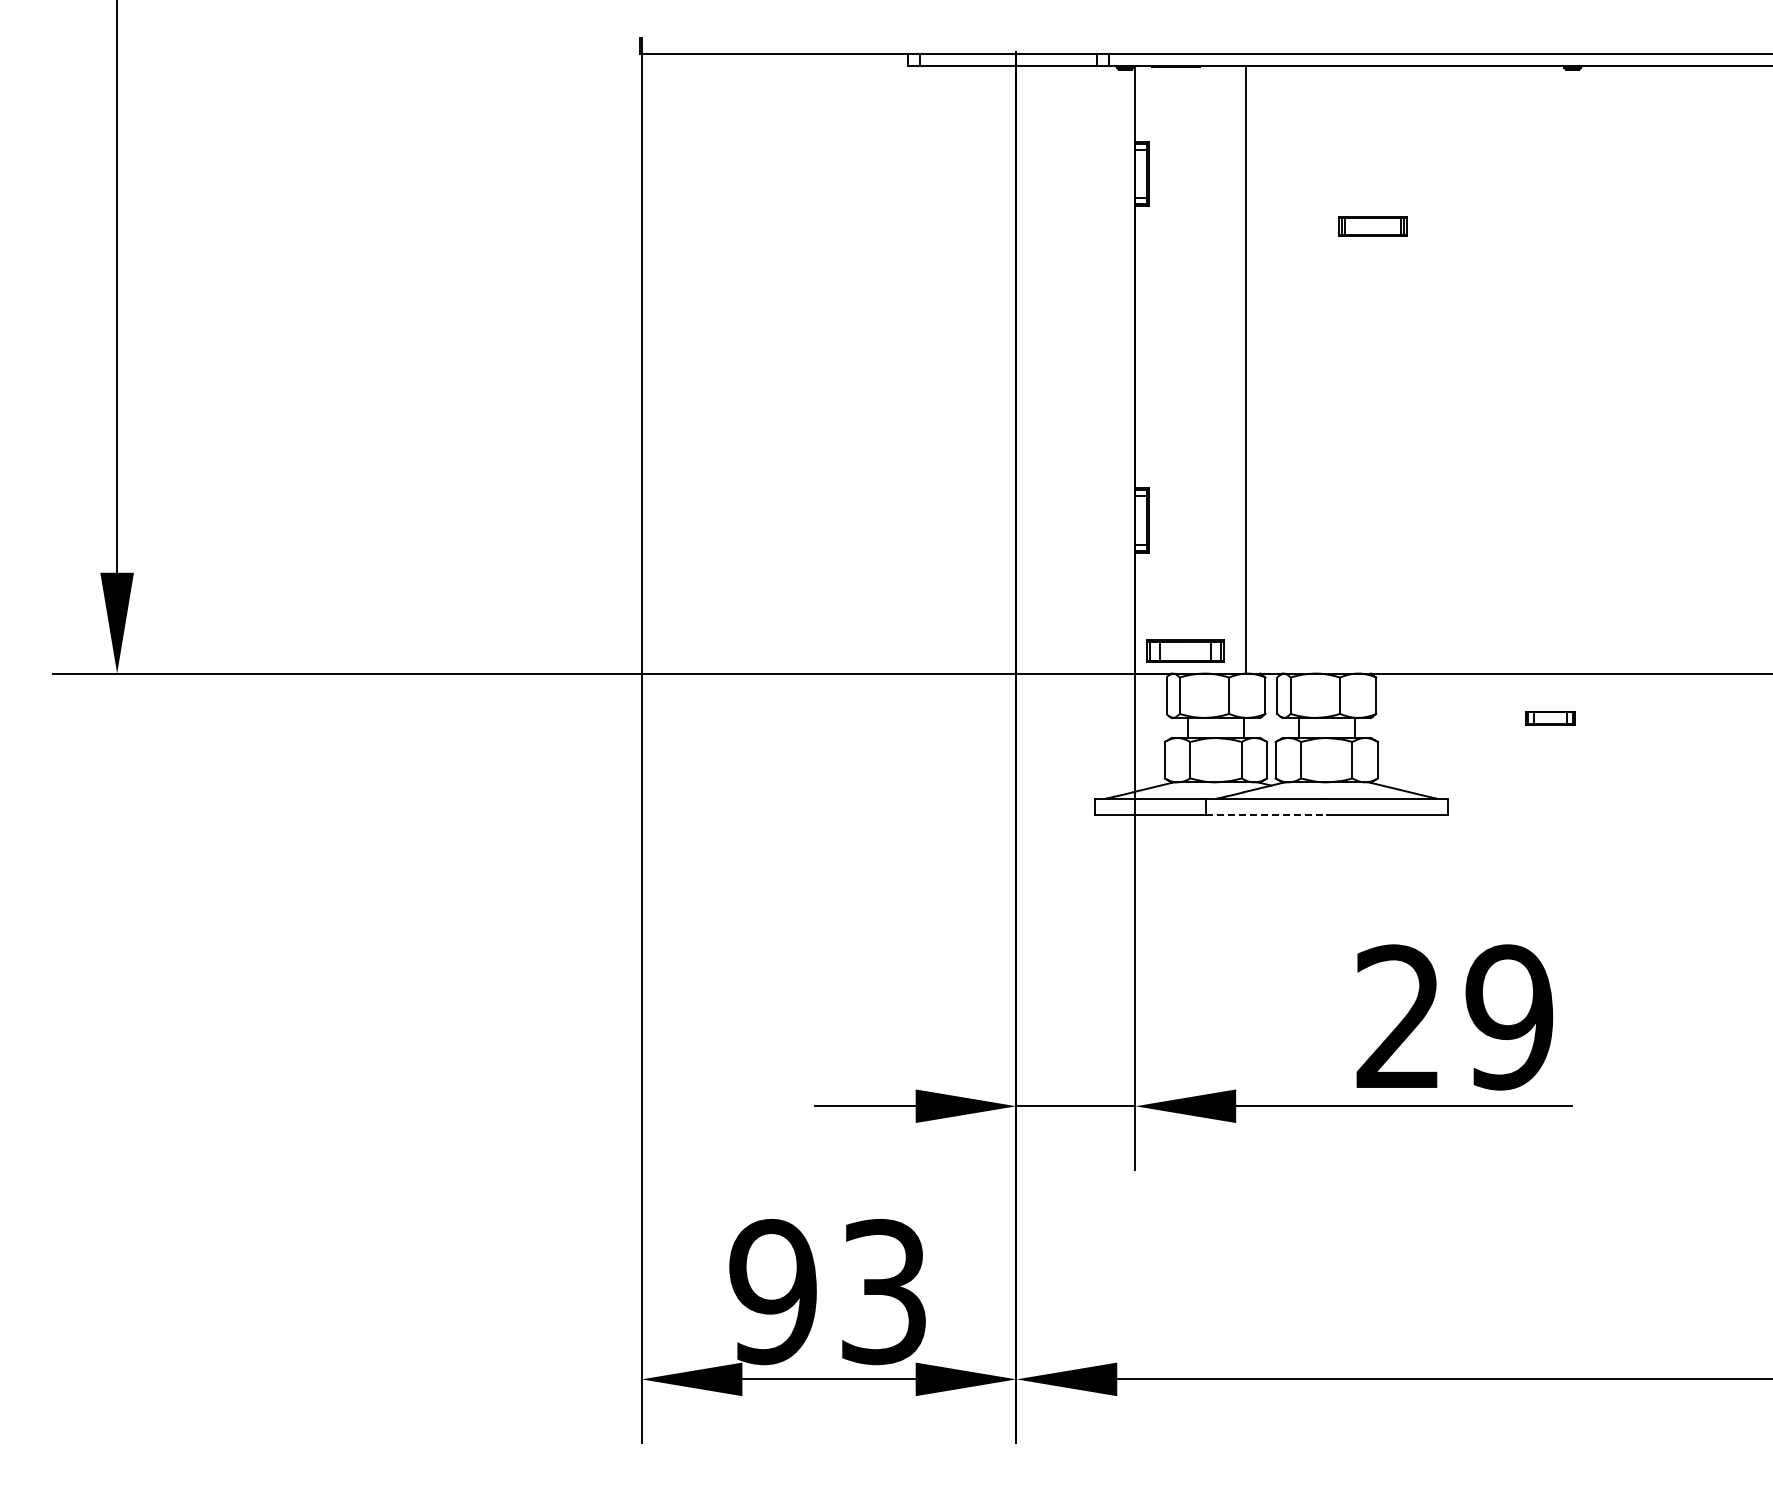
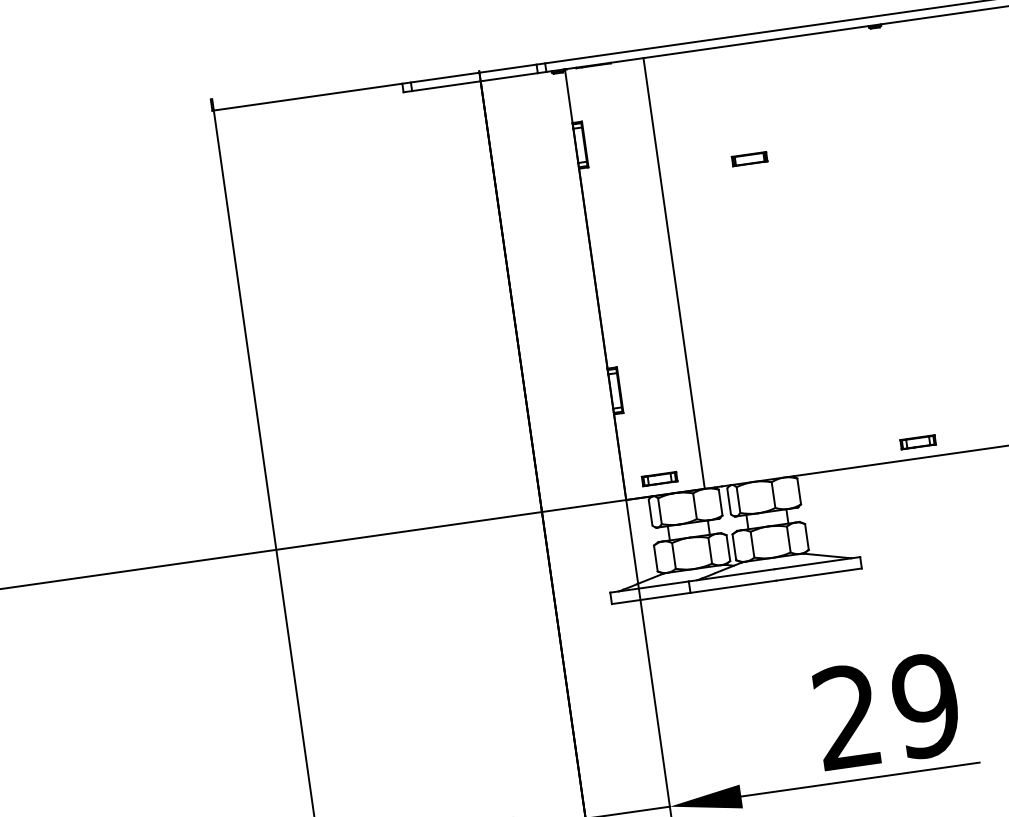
part: (1372, 226) -> (749, 159), size x0.71
part: (1185, 651) -> (659, 479), size x0.62
part: (1550, 718) -> (918, 442), moved
line: (1266, 814) -> (733, 586), dashed -> solid

